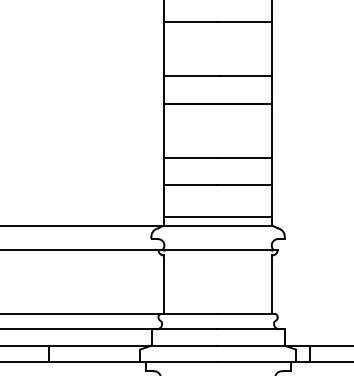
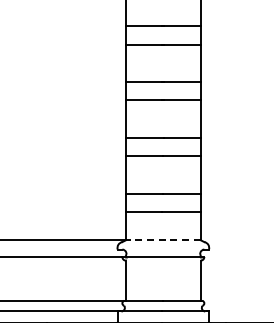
line: (218, 217) -> (163, 234), removed
line: (216, 225) -> (162, 240), solid -> dashed

